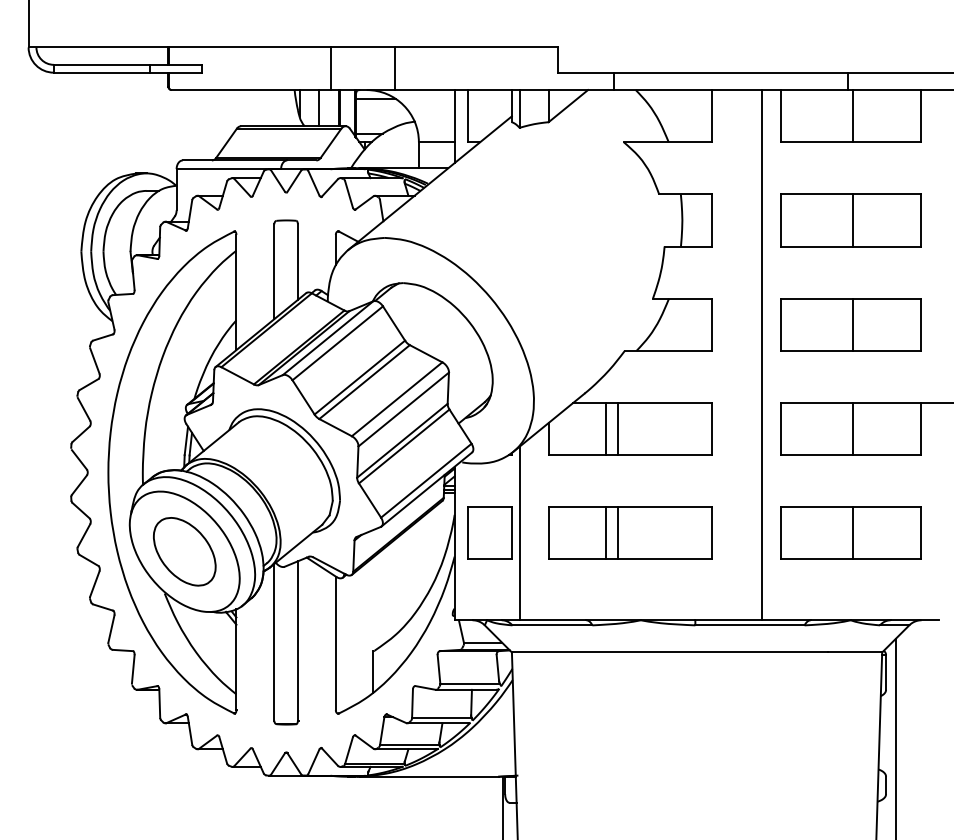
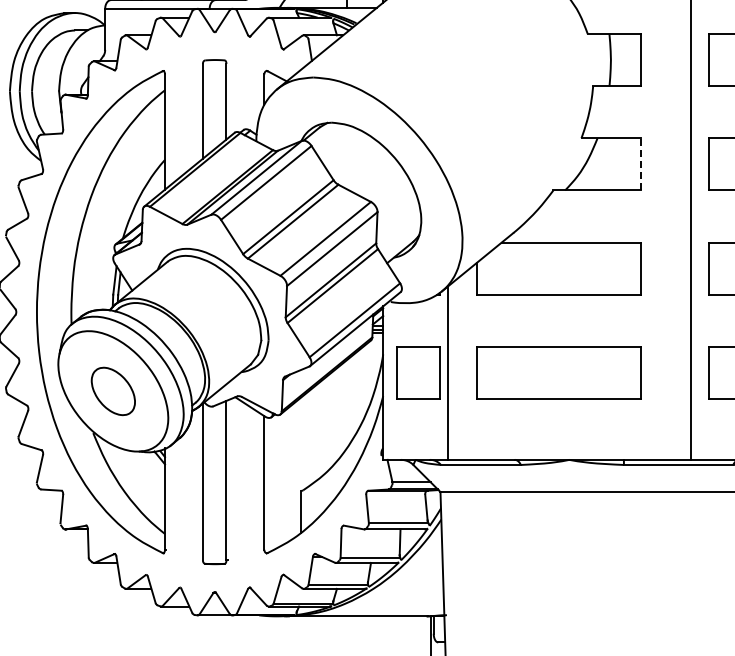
line: (712, 324) -> (641, 164), solid -> dashed
line: (606, 428) -> (535, 268), removed
line: (618, 428) -> (547, 268), removed
line: (606, 533) -> (535, 373), removed
line: (618, 533) -> (547, 373), removed
part: (184, 551) -> (113, 391), size x0.7

